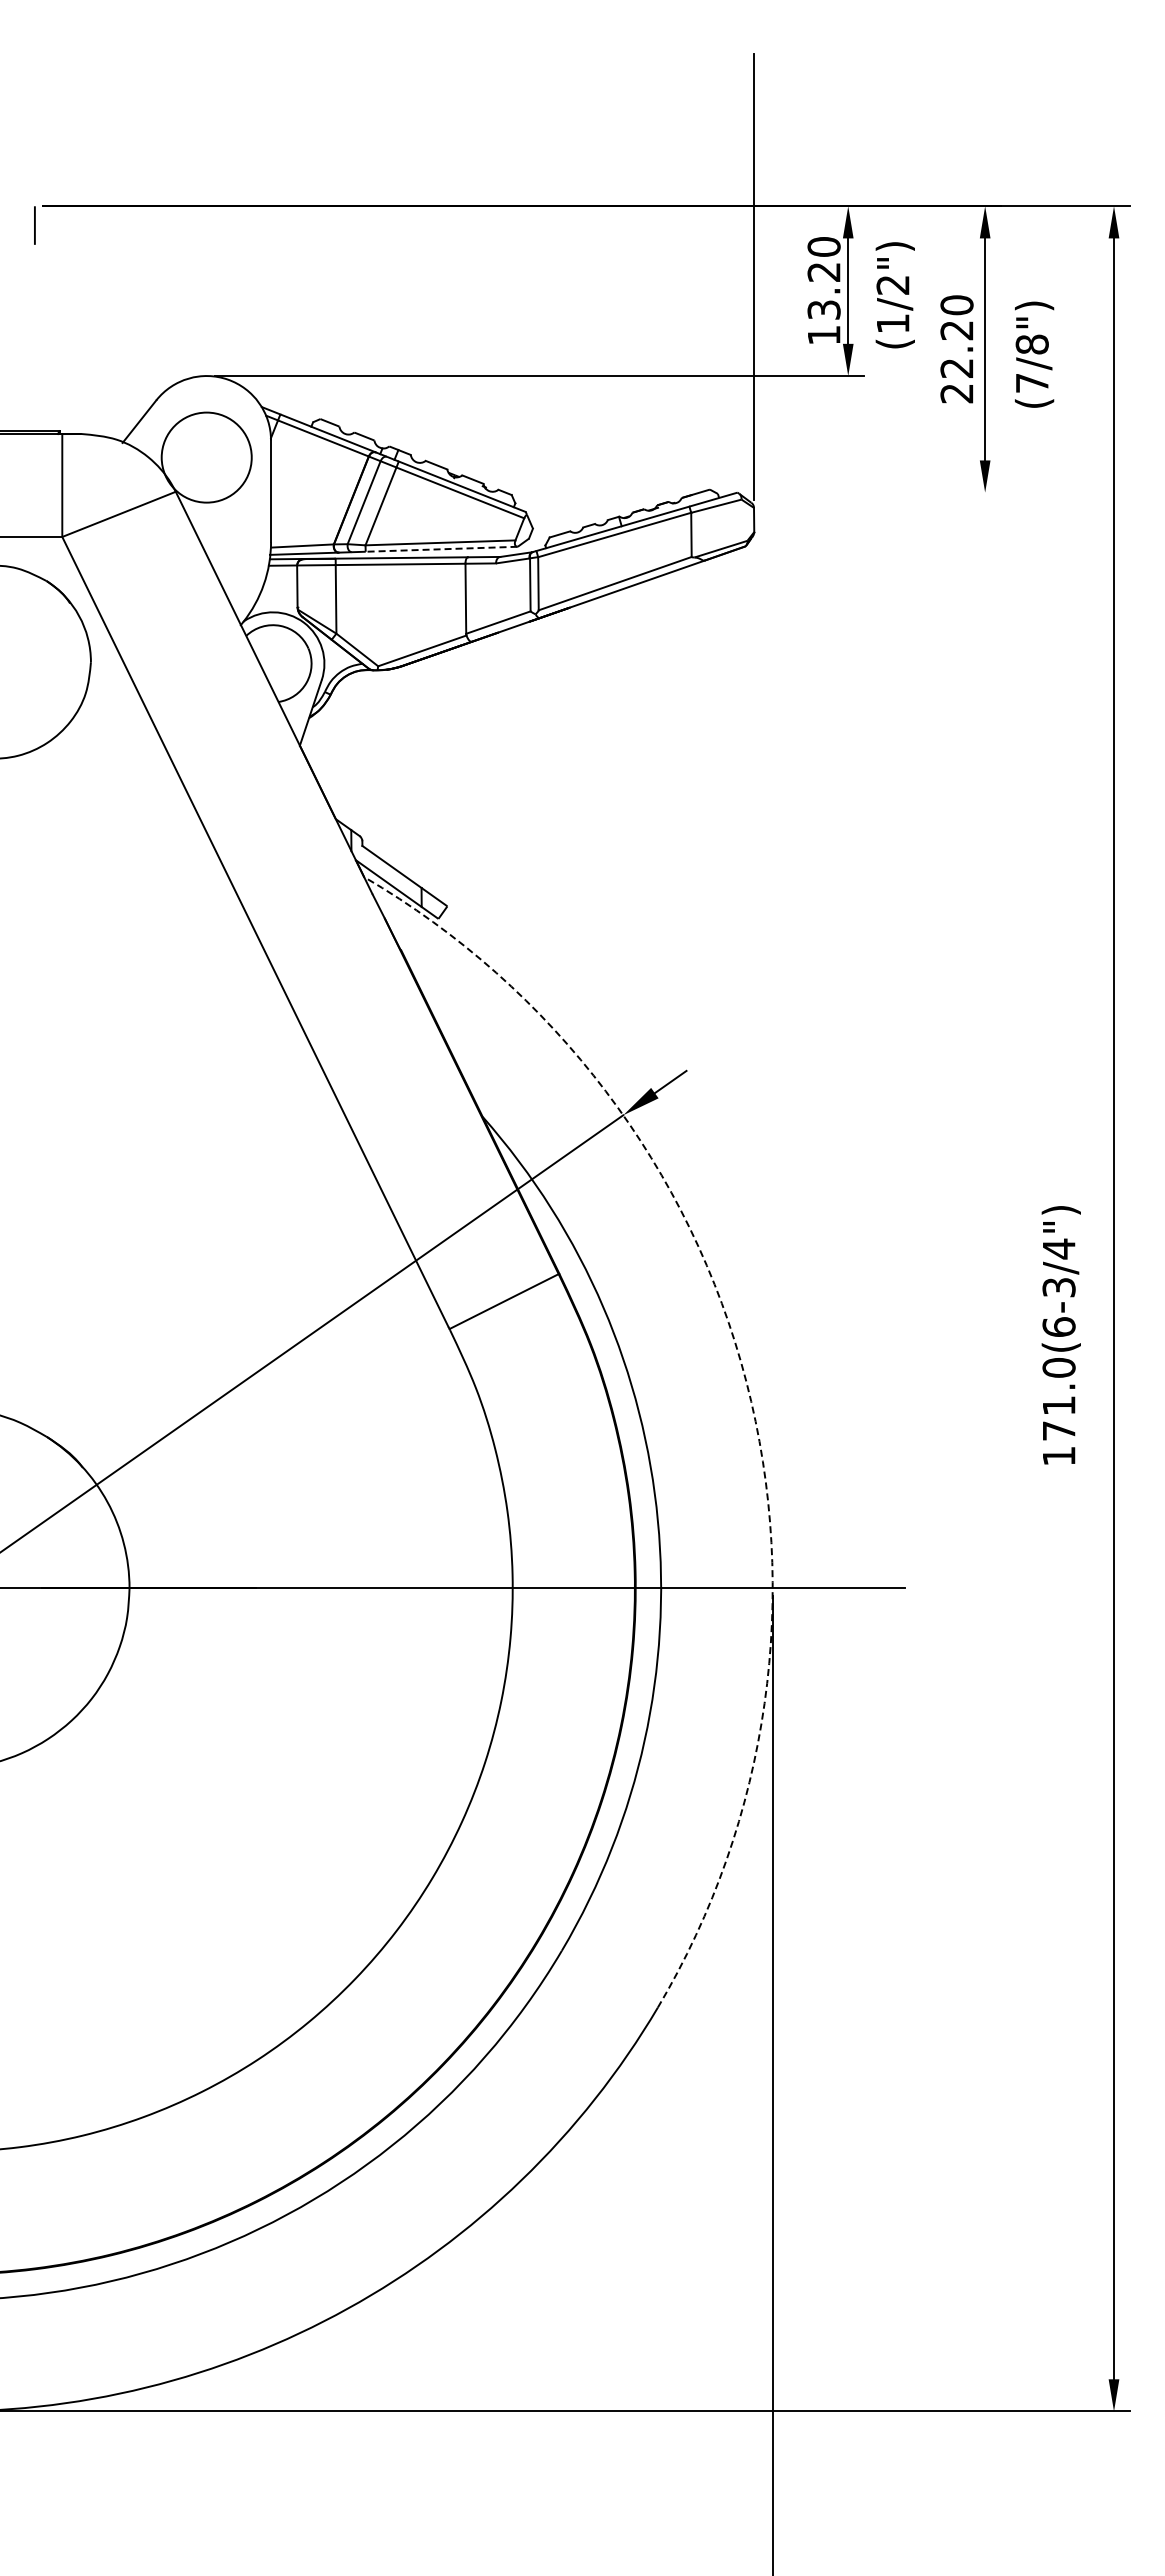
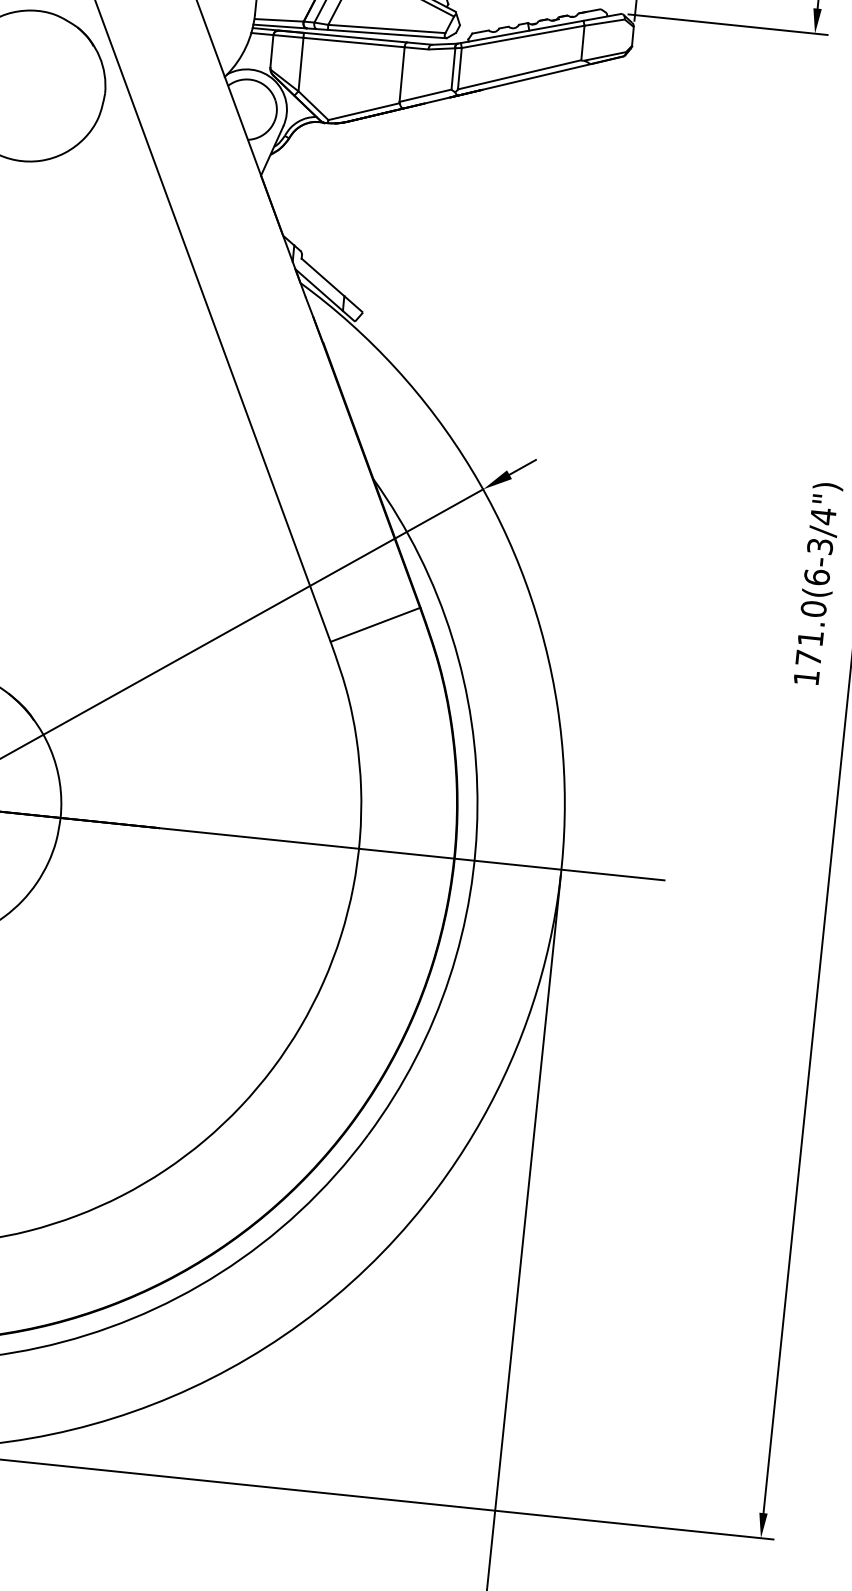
line: (873, 492) -> (728, 24), added
line: (441, 549) -> (387, 34), dashed -> solid
text: (1060, 1335) -> (817, 583), moved
arc: (746, 1381) -> (557, 706), dashed -> solid

